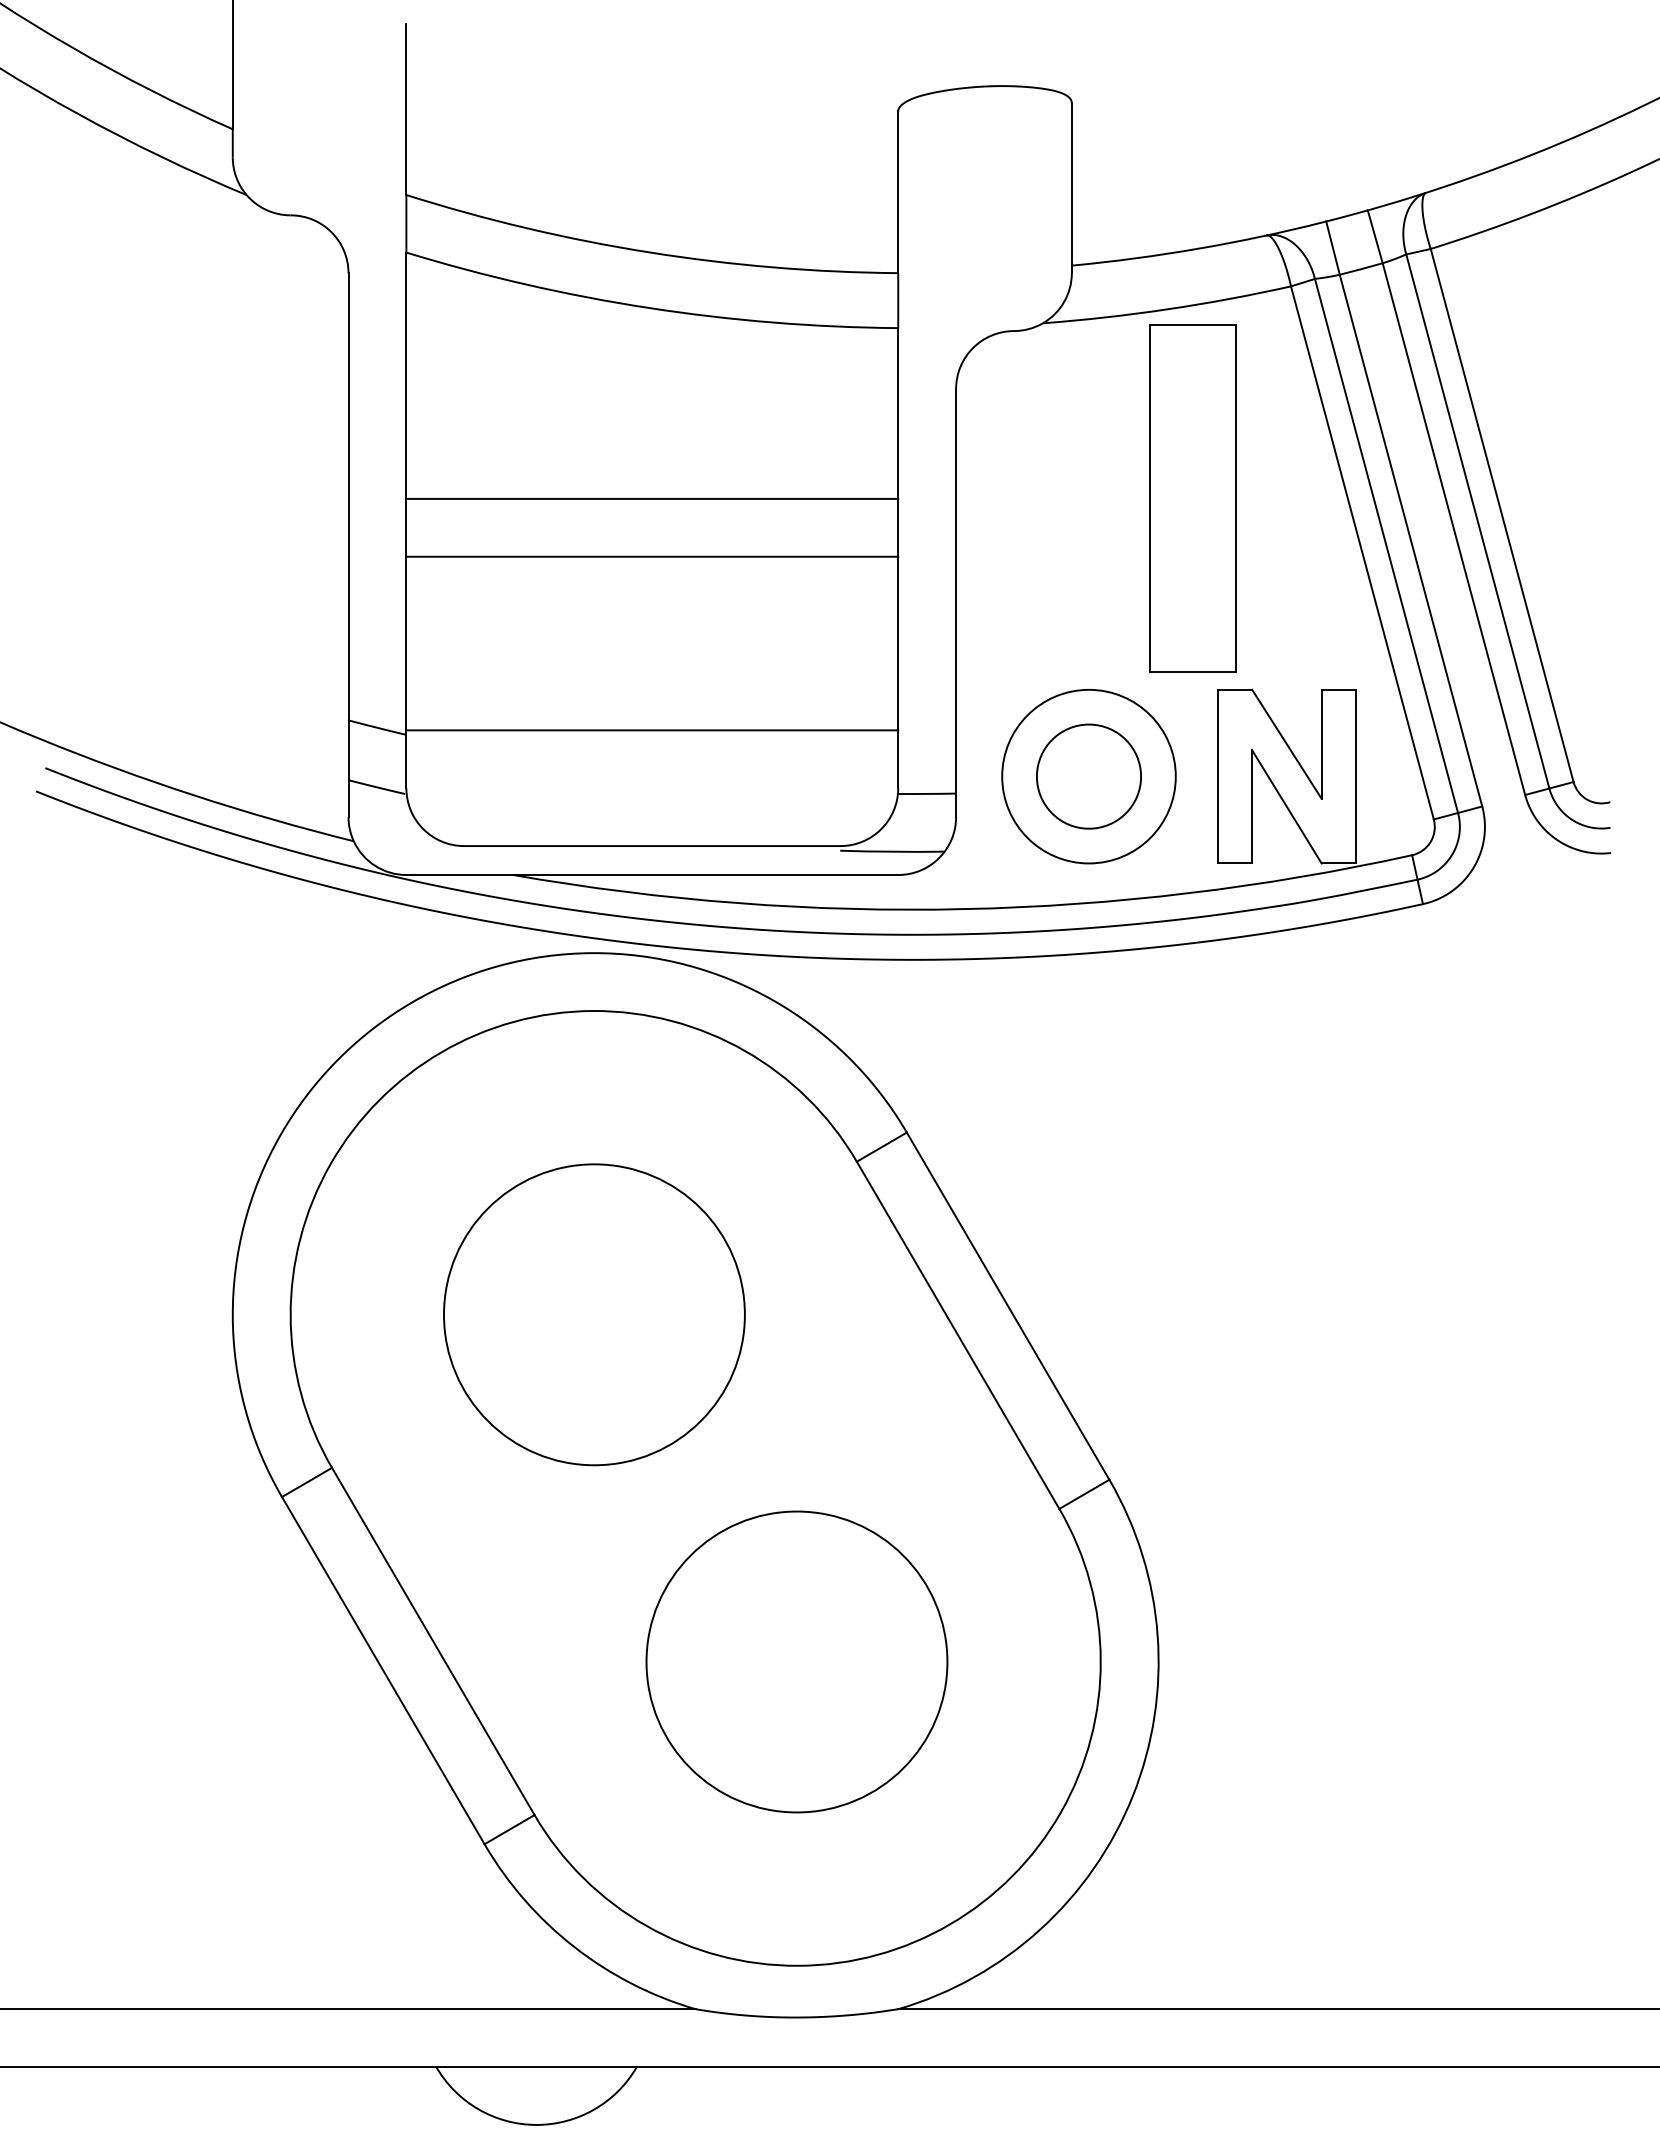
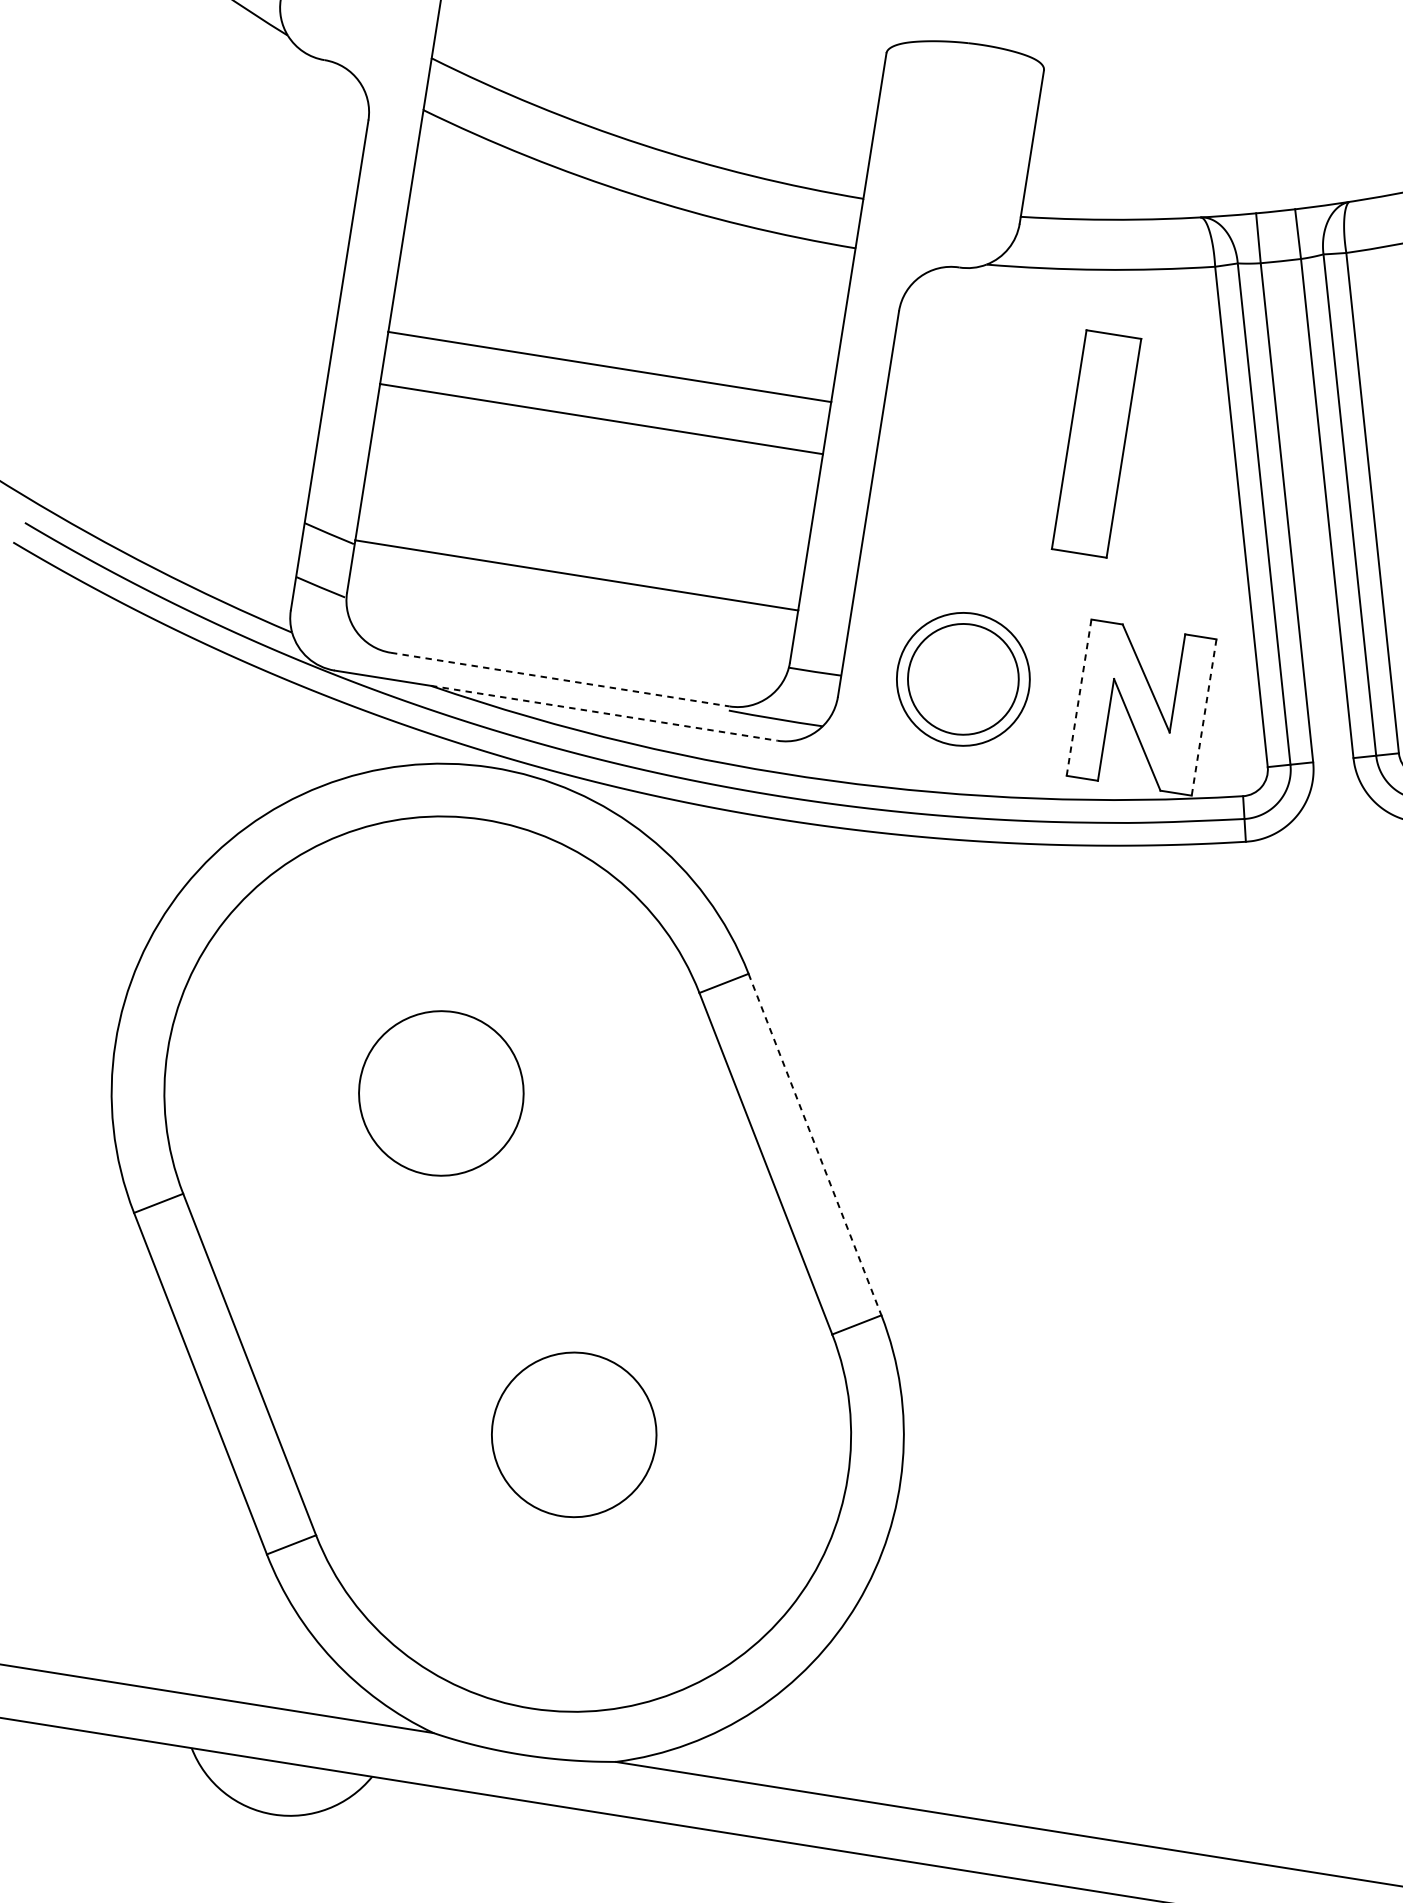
part: (1192, 498) -> (1096, 443), size x0.7
circle: (1088, 776) -> (962, 679), size x0.7
circle: (1088, 776) -> (962, 679), size x1.4
line: (1217, 776) -> (1079, 697), solid -> dashed
line: (1356, 776) -> (1204, 717), solid -> dashed
line: (652, 846) -> (560, 680), solid -> dashed
line: (706, 875) -> (604, 713), solid -> dashed
line: (1008, 1306) -> (815, 1144), solid -> dashed
circle: (594, 1314) -> (441, 1093), size x0.6
circle: (796, 1661) -> (573, 1434), size x0.6

